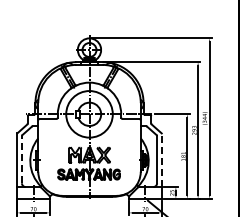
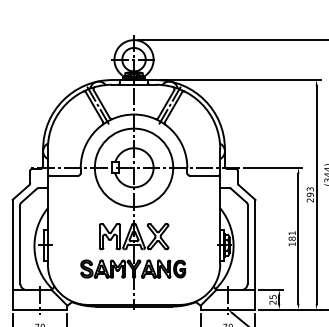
line: (21, 159) -> (19, 243), dashed -> solid
line: (161, 160) -> (255, 245), dashed -> solid

